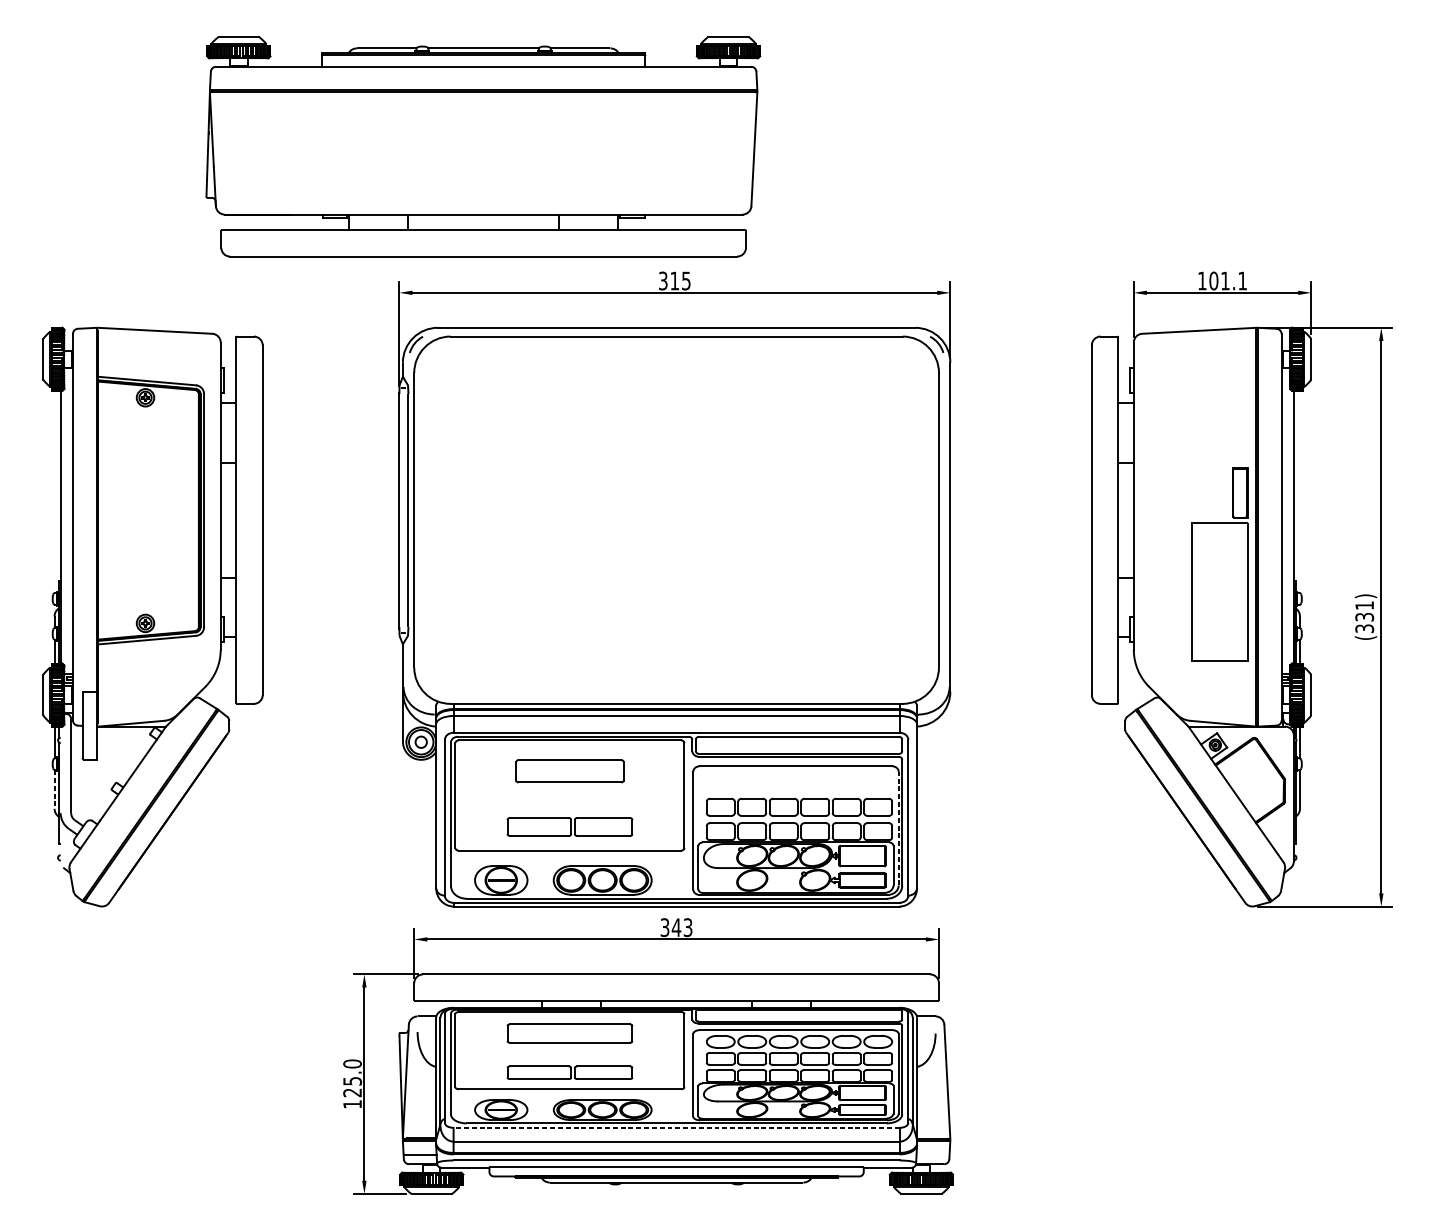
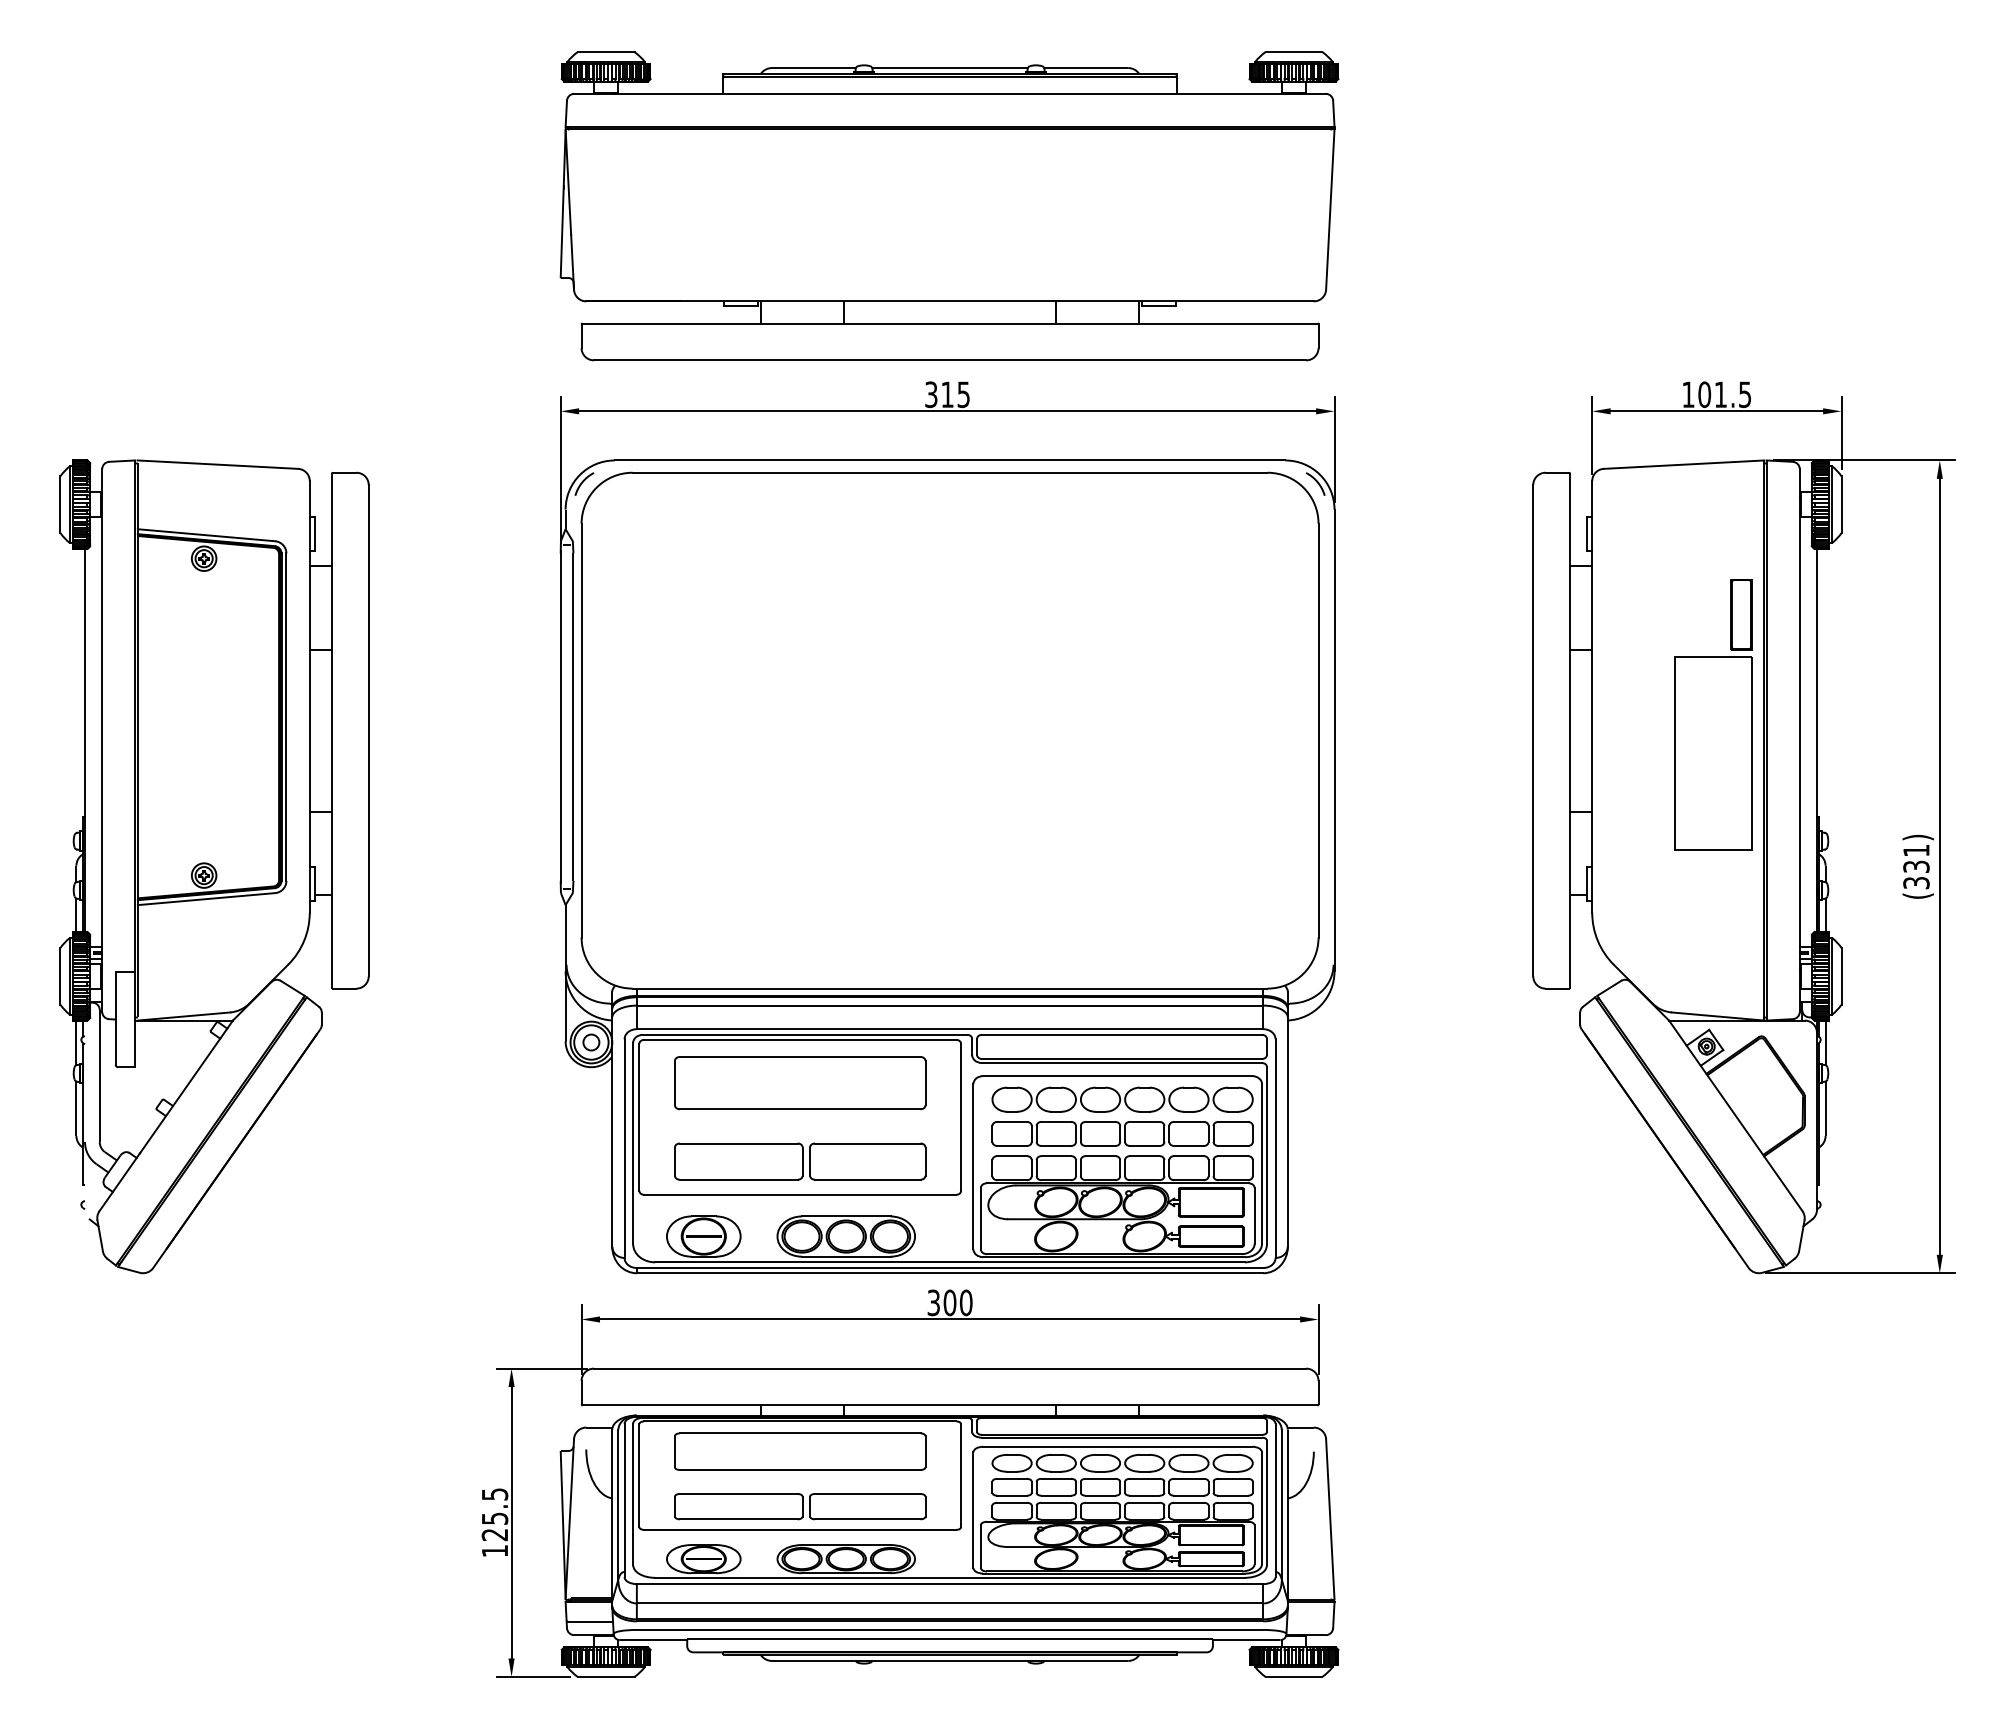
part: (483, 147) -> (949, 206), moved
text: (1242, 280) -> (1745, 394), 101.1 -> 101.5
part: (1220, 564) -> (1713, 714), moved
part: (570, 771) -> (800, 1083), size x1.67
part: (799, 782) -> (1122, 1099), added
line: (54, 789) -> (76, 1109), dashed -> solid
part: (570, 826) -> (800, 1161), size x1.43
line: (899, 828) -> (1262, 1163), dashed -> solid
text: (681, 927) -> (957, 1302), 343 -> 300
part: (570, 1033) -> (800, 1451), size x1.43
text: (352, 1064) -> (494, 1494), 125.0 -> 125.5
part: (570, 1072) -> (800, 1506), size x1.43
line: (676, 1128) -> (949, 1584), dashed -> solid

